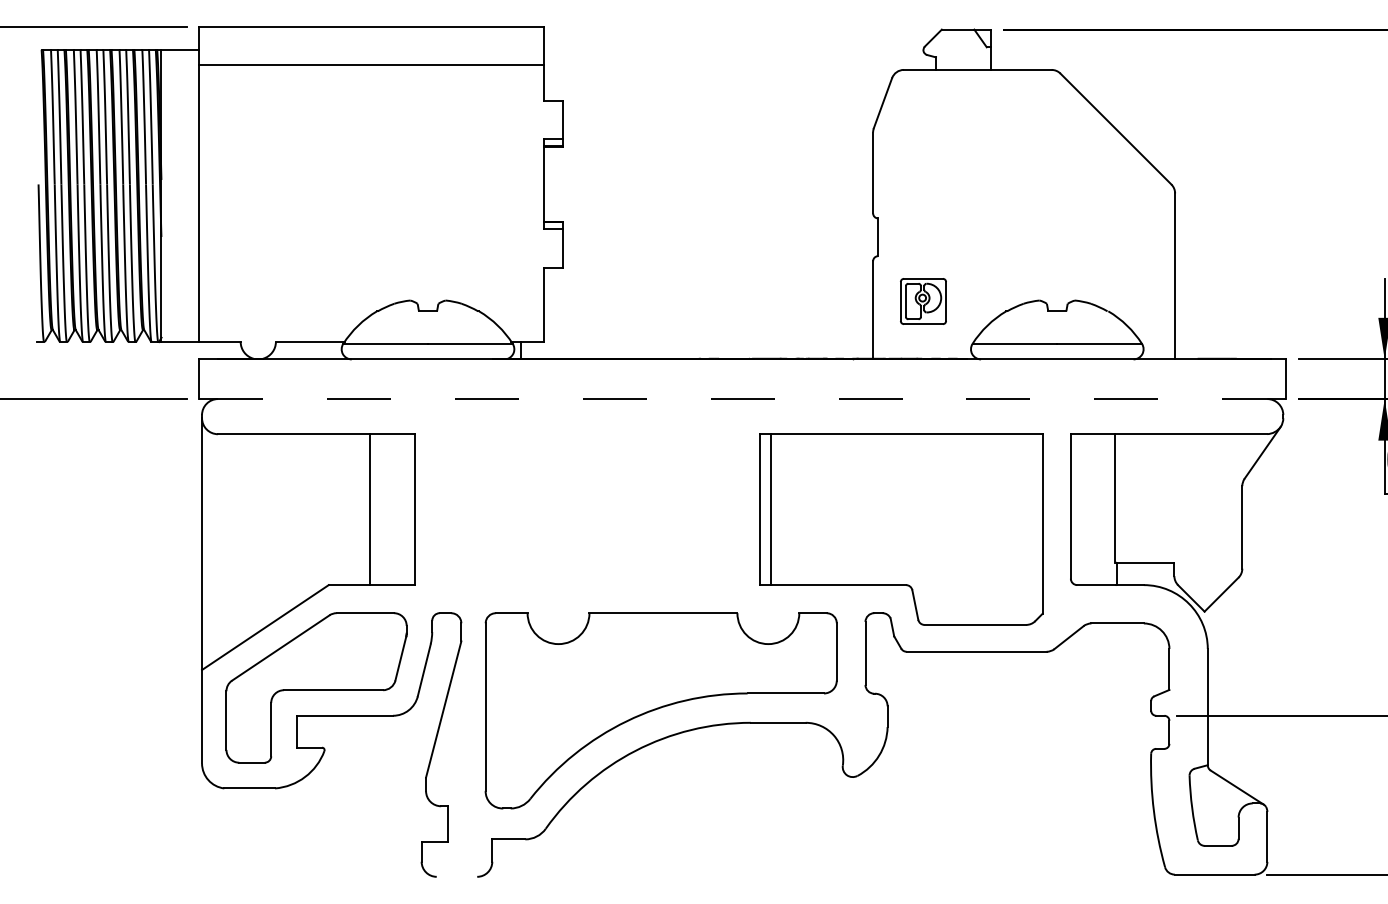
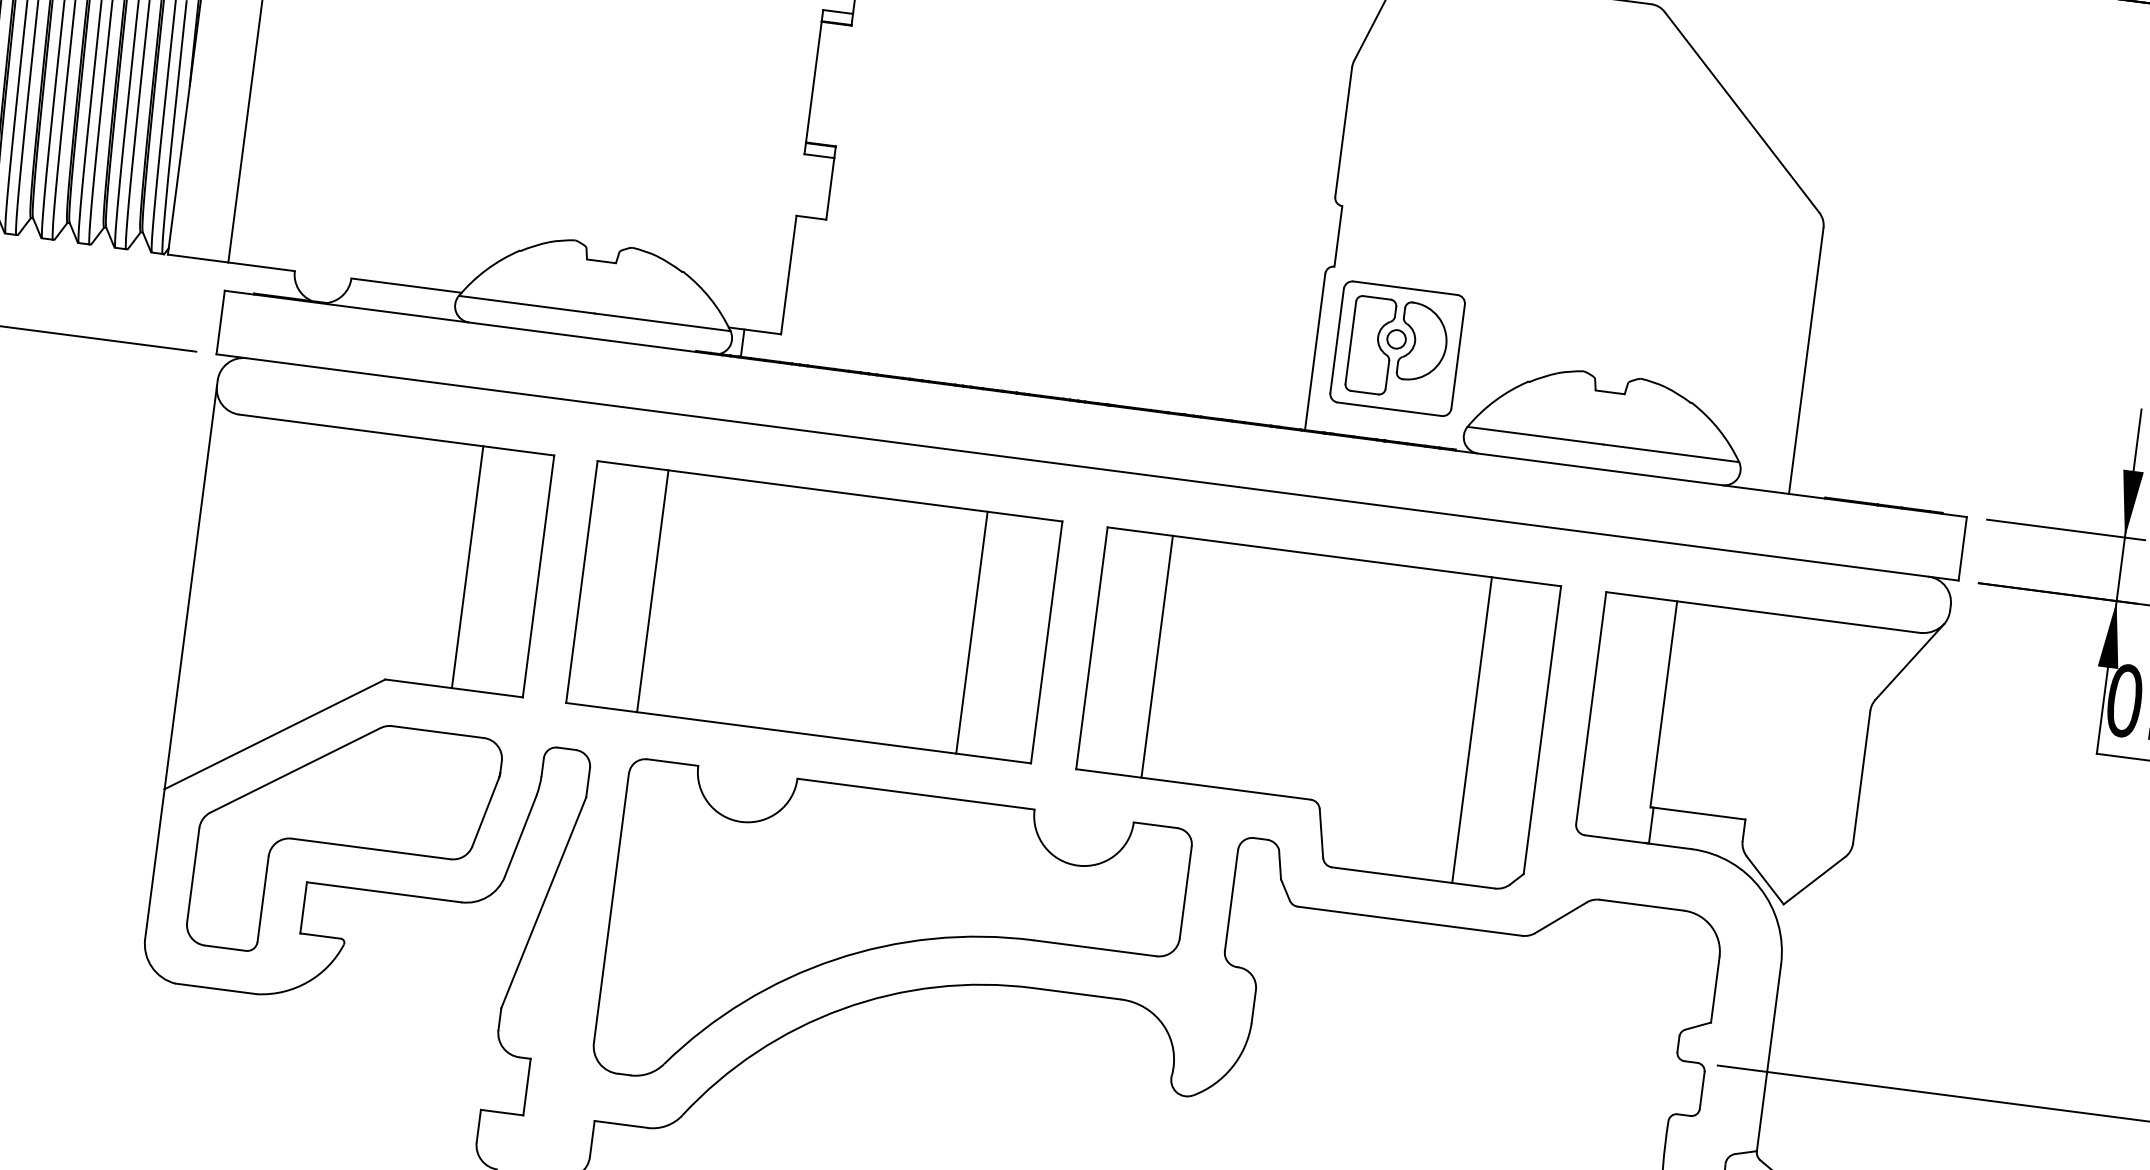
part: (923, 301) -> (1397, 348), size x1.67
line: (742, 399) -> (1087, 468), dashed -> solid
part: (586, 509) -> (814, 611), added
line: (771, 509) -> (1157, 656), moved
line: (999, 529) -> (1472, 729), added

